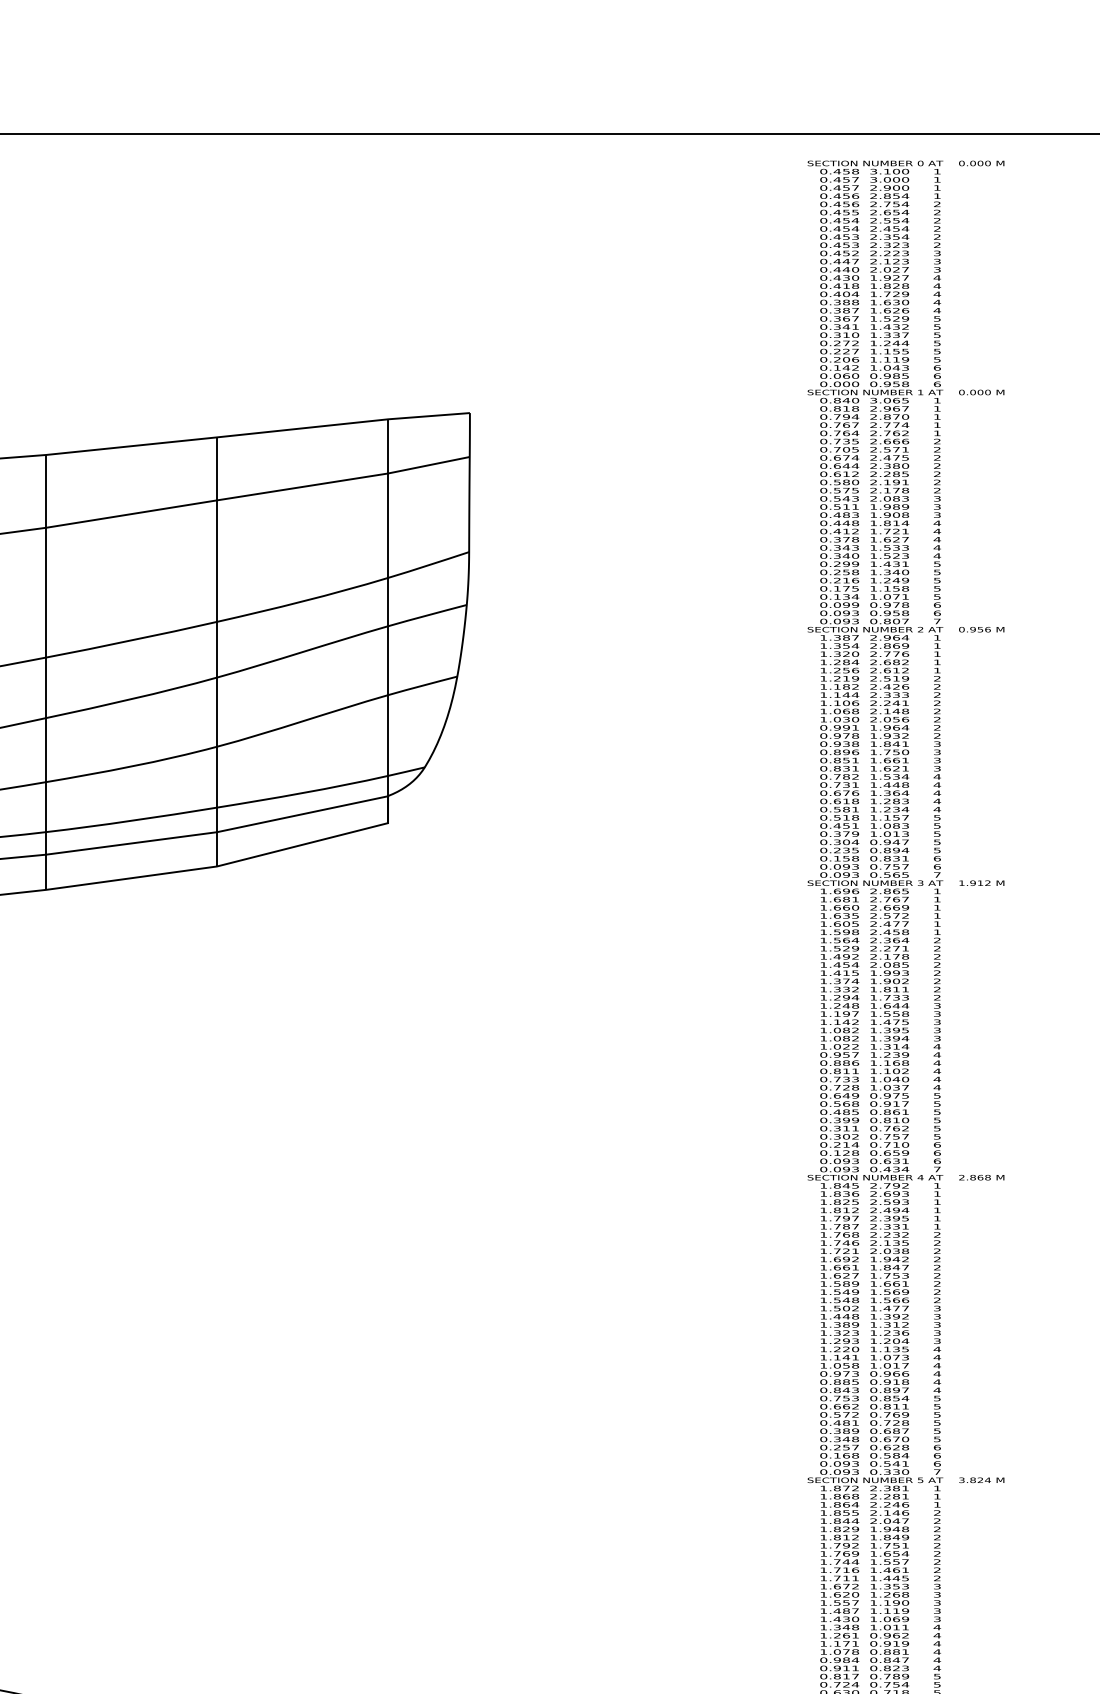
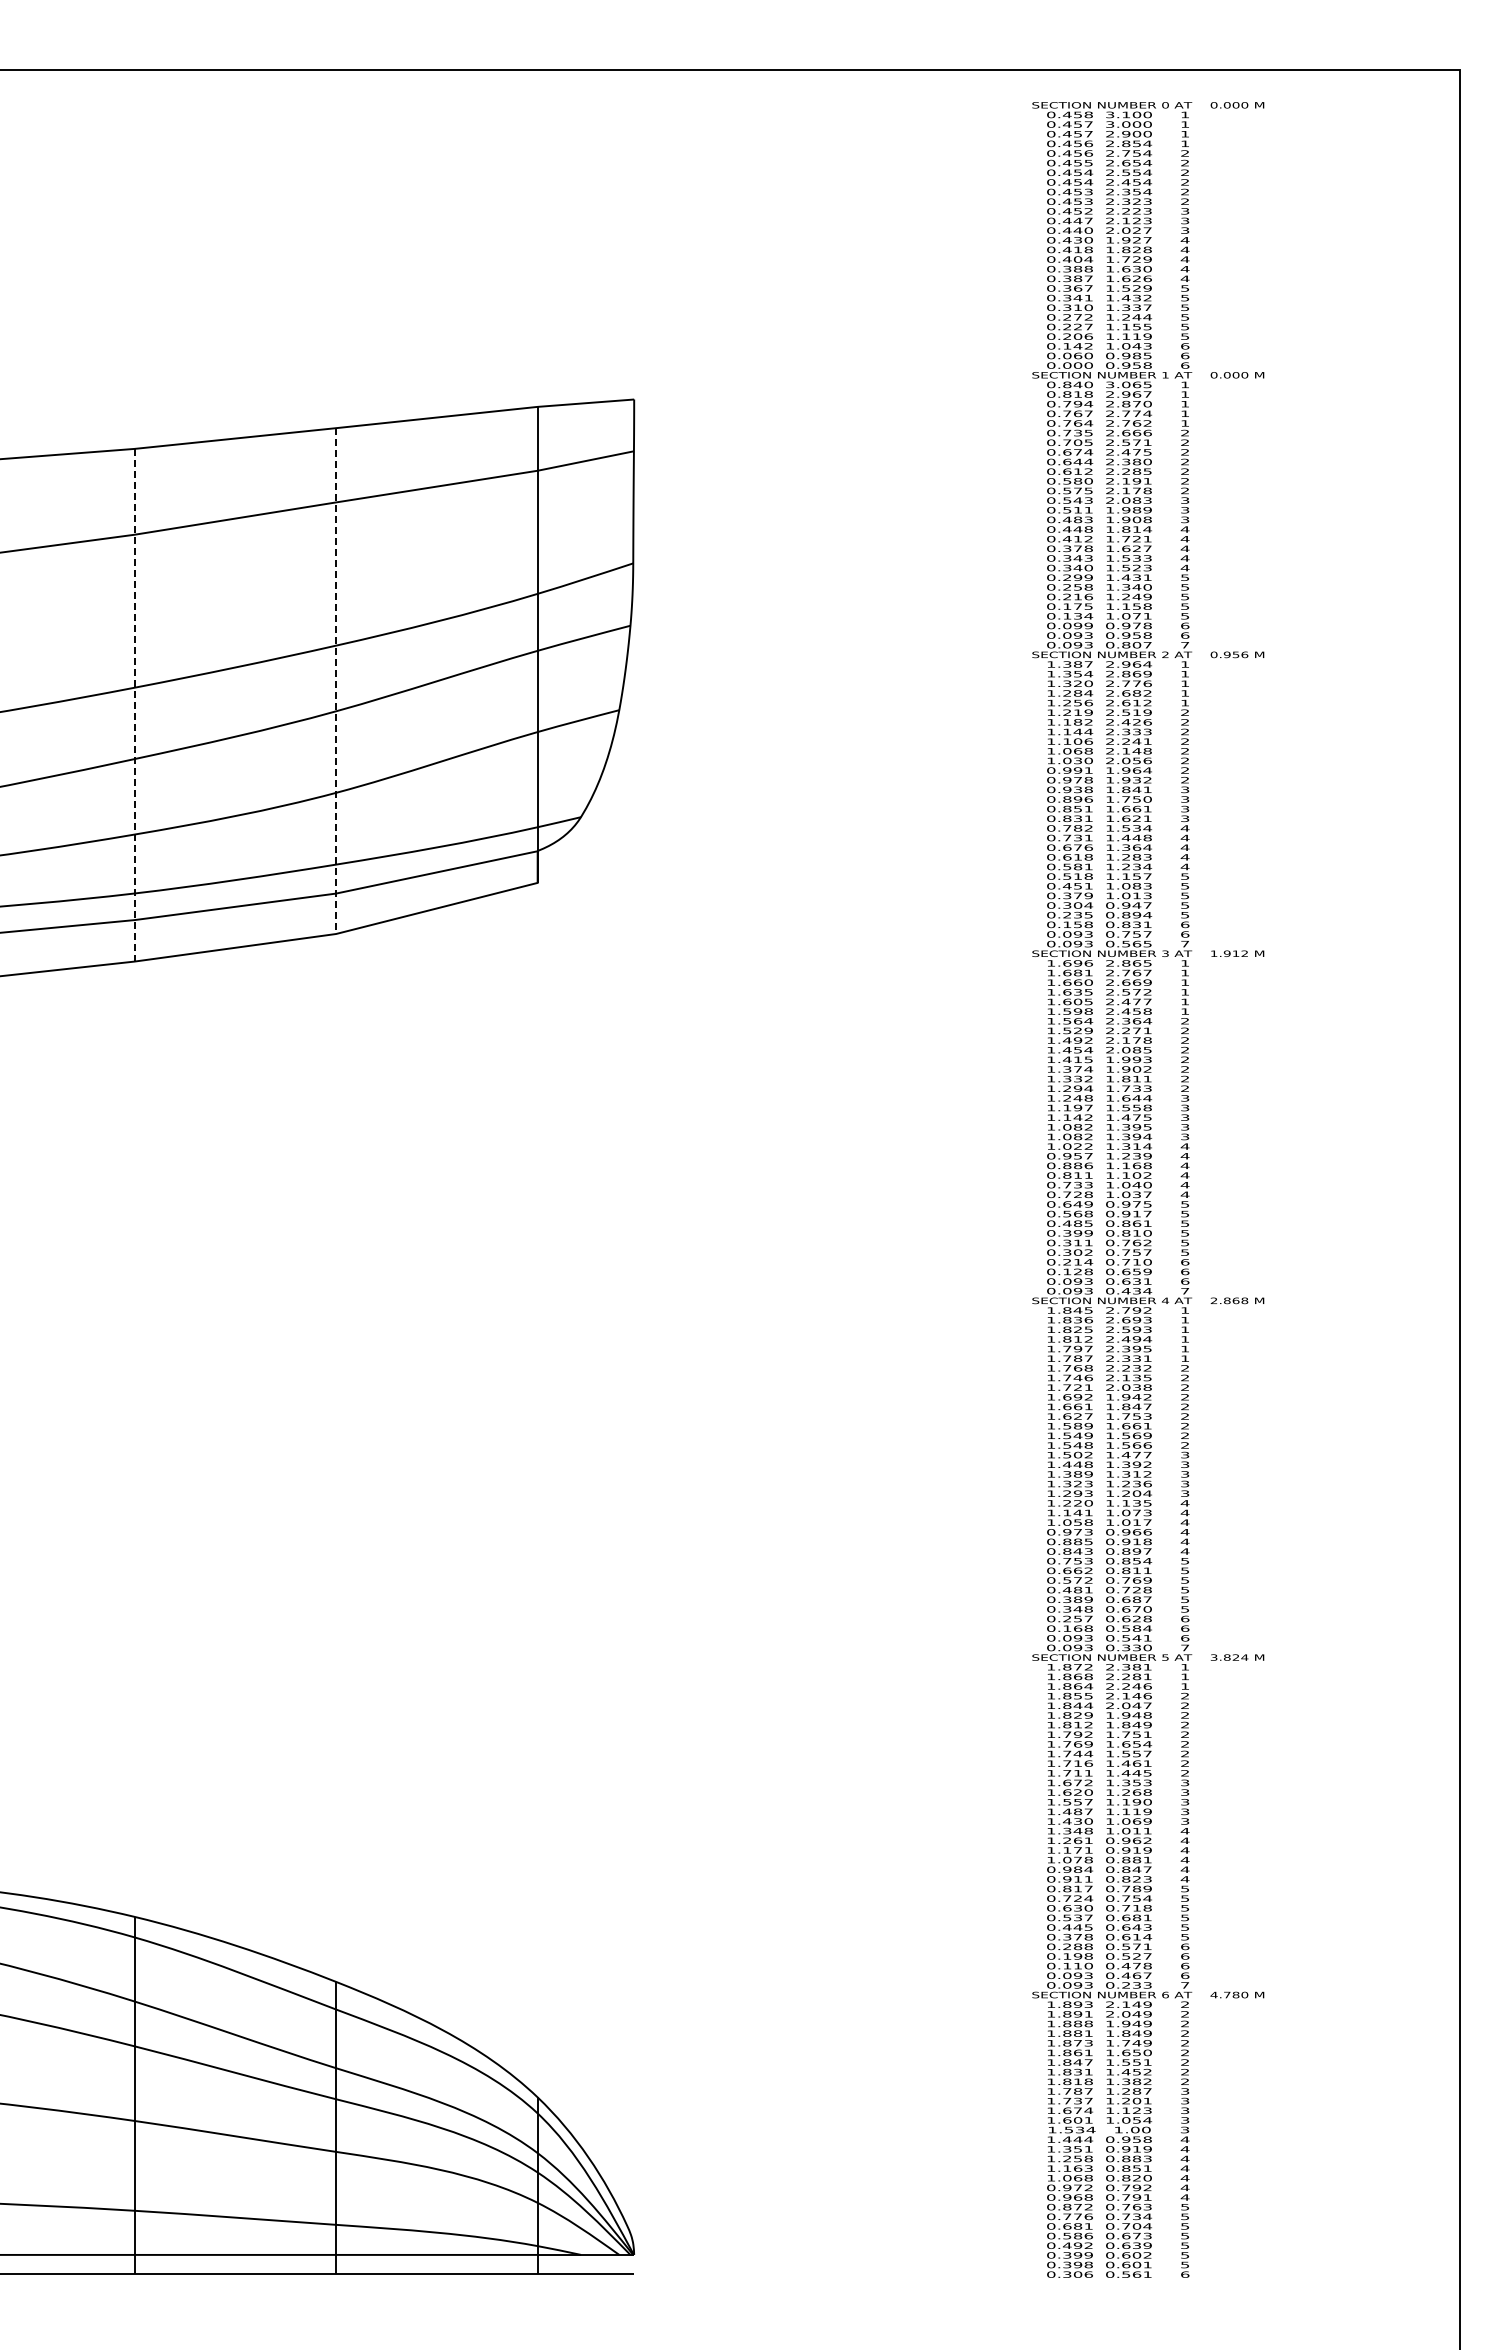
line: (217, 652) -> (336, 681), solid -> dashed
line: (46, 672) -> (134, 705), solid -> dashed

